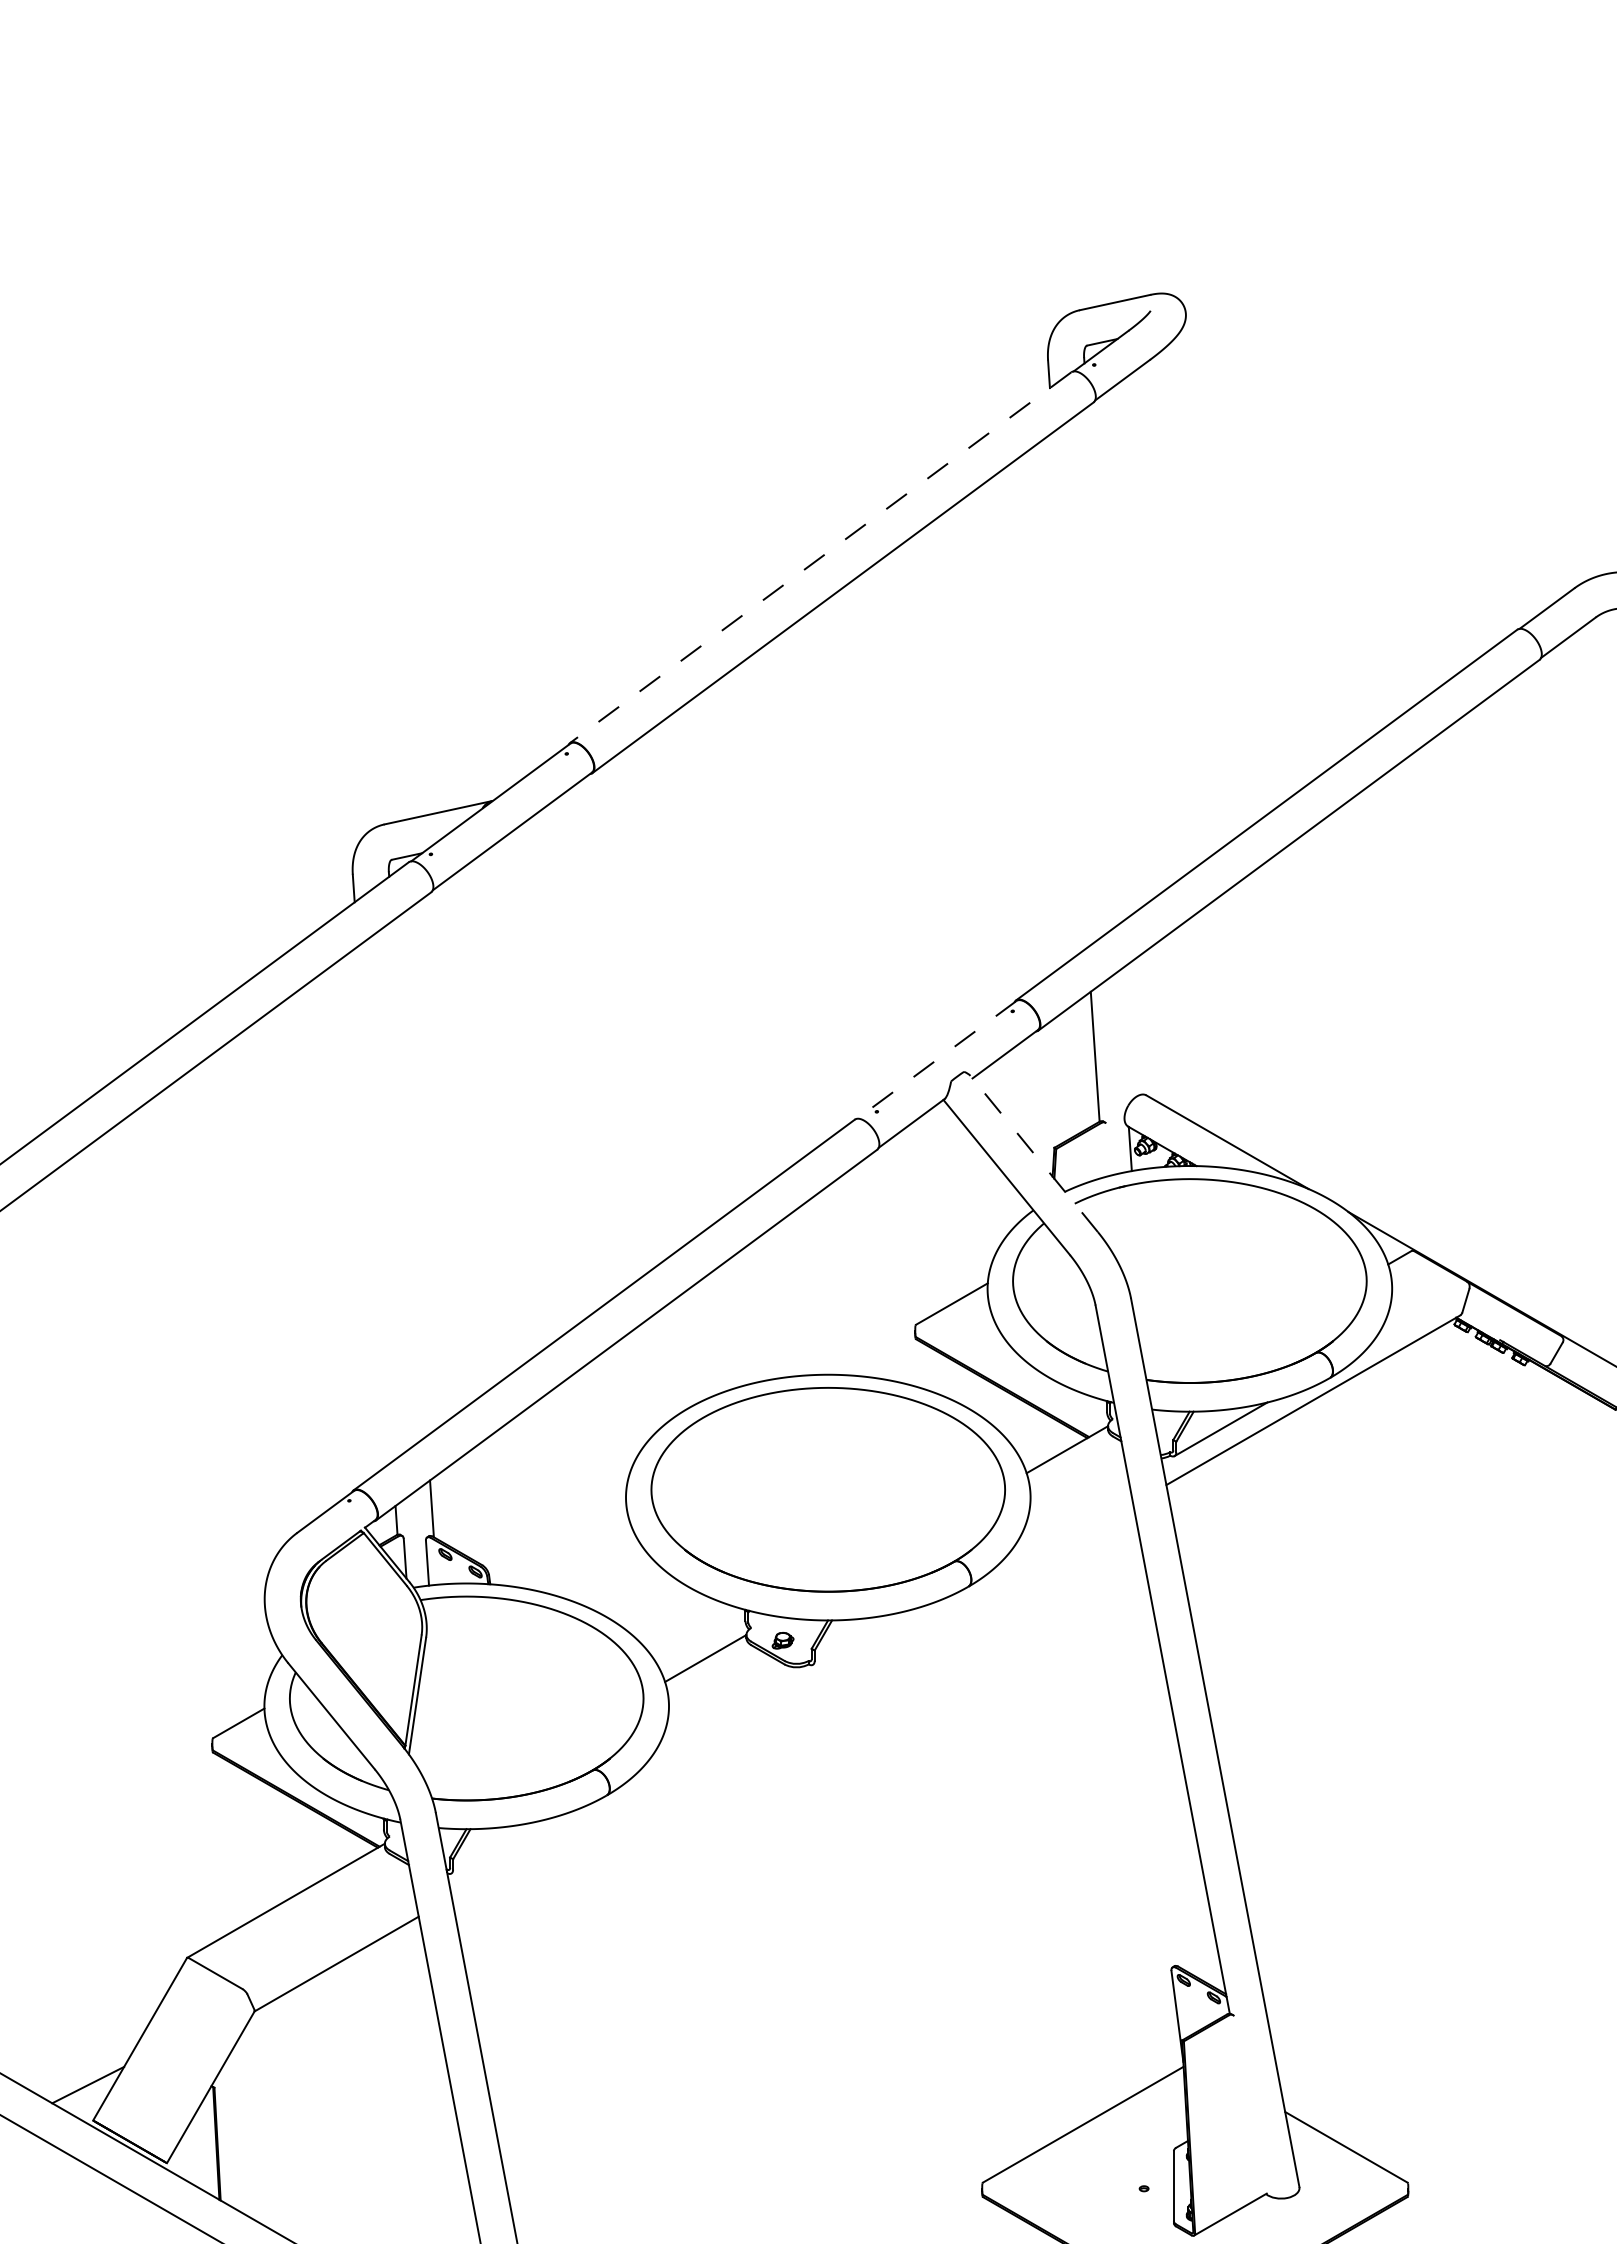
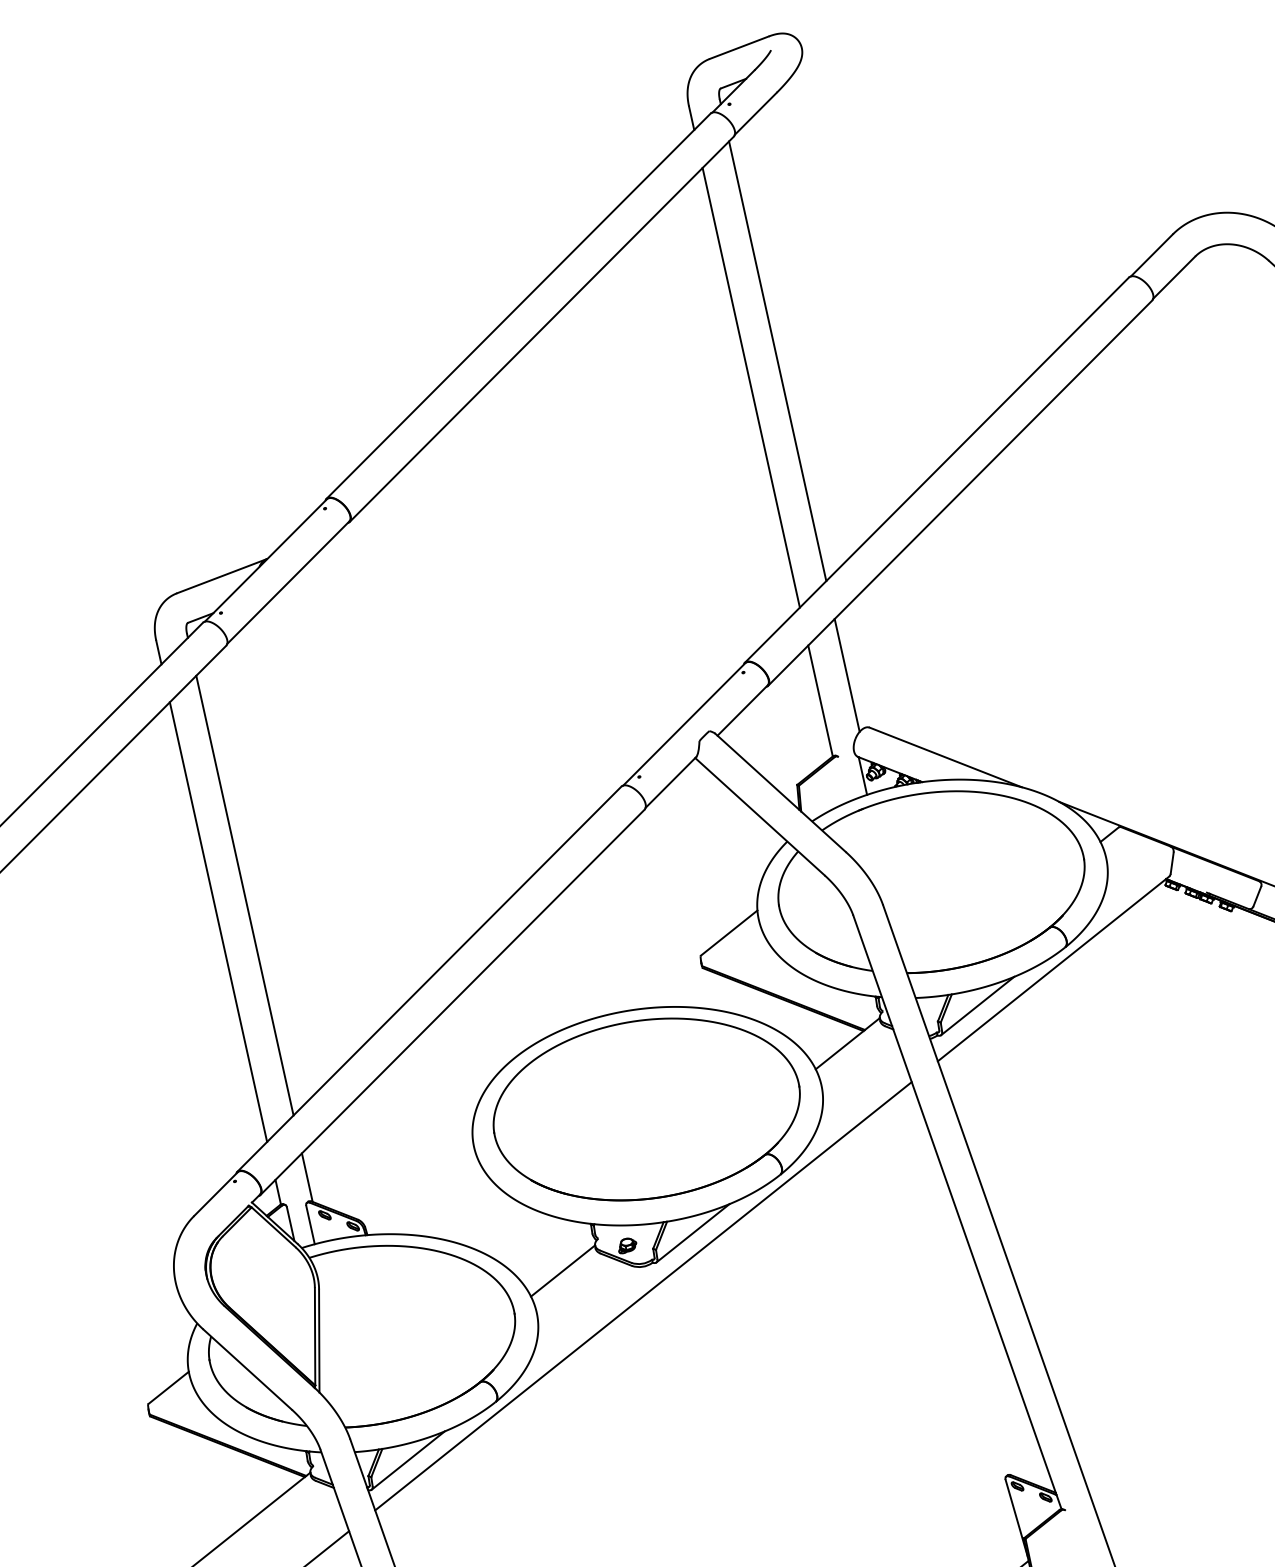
line: (820, 557) -> (518, 306), dashed -> solid
line: (1104, 664) -> (777, 361), added
line: (1069, 689) -> (750, 387), added
line: (1129, 1032) -> (846, 675), added
line: (936, 1059) -> (683, 724), dashed -> solid
line: (1034, 1154) -> (780, 793), dashed -> solid
line: (409, 1178) -> (244, 895), added
line: (374, 1203) -> (217, 921), added
line: (858, 1637) -> (692, 1232), added
line: (792, 1700) -> (643, 1295), added
line: (497, 1846) -> (407, 1460), added

